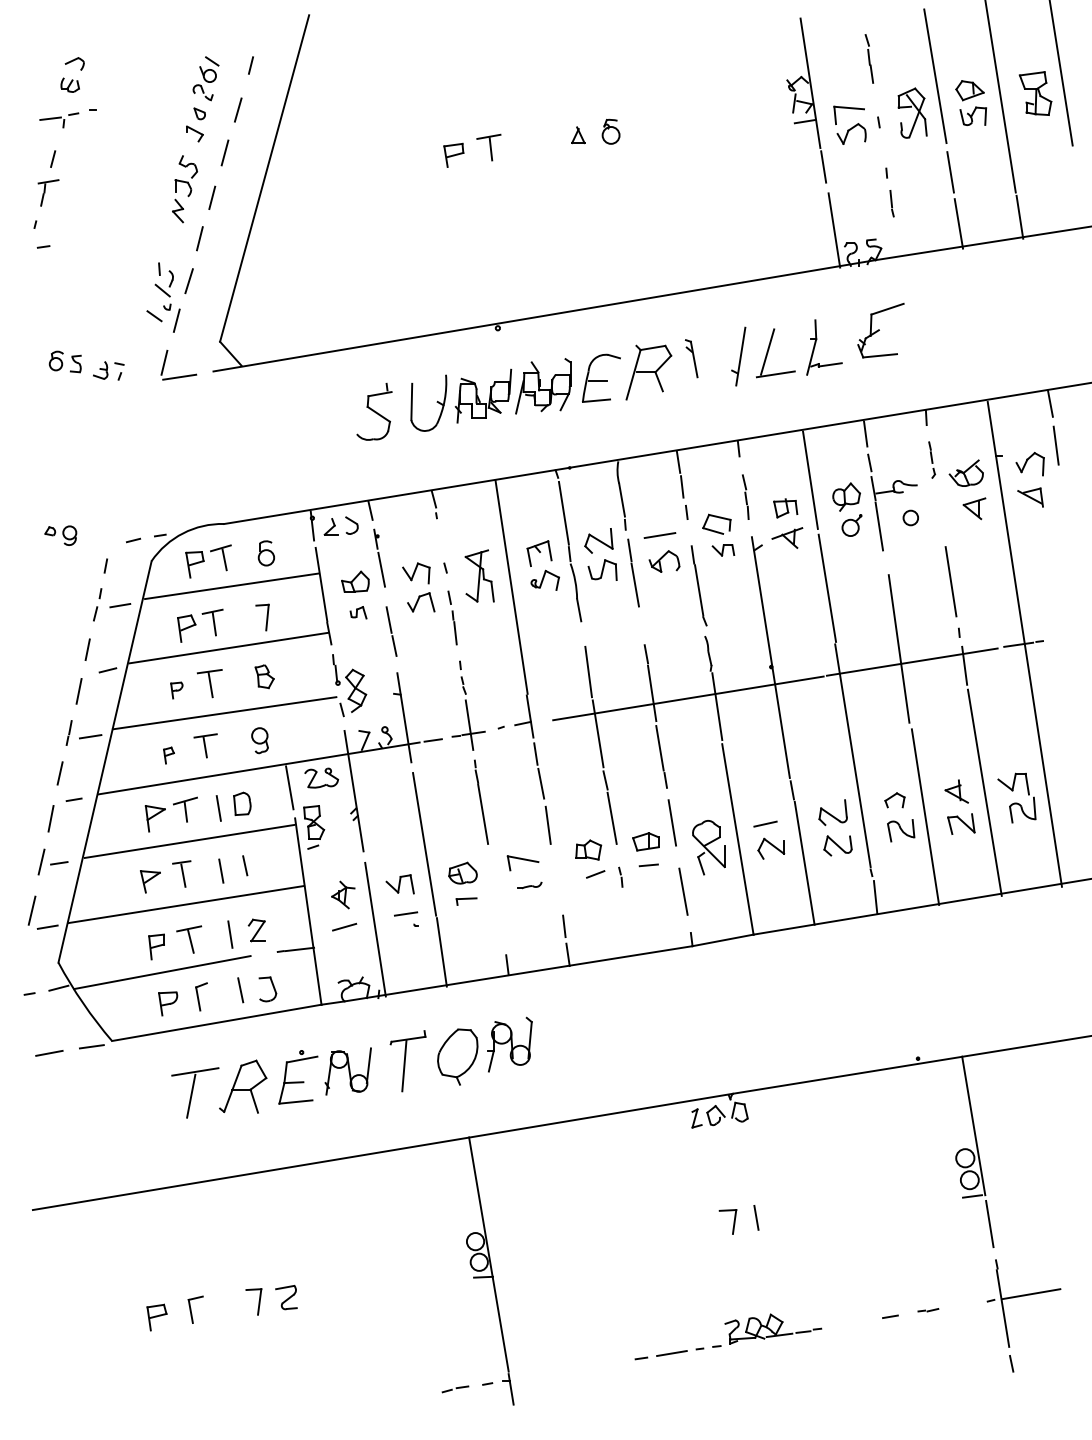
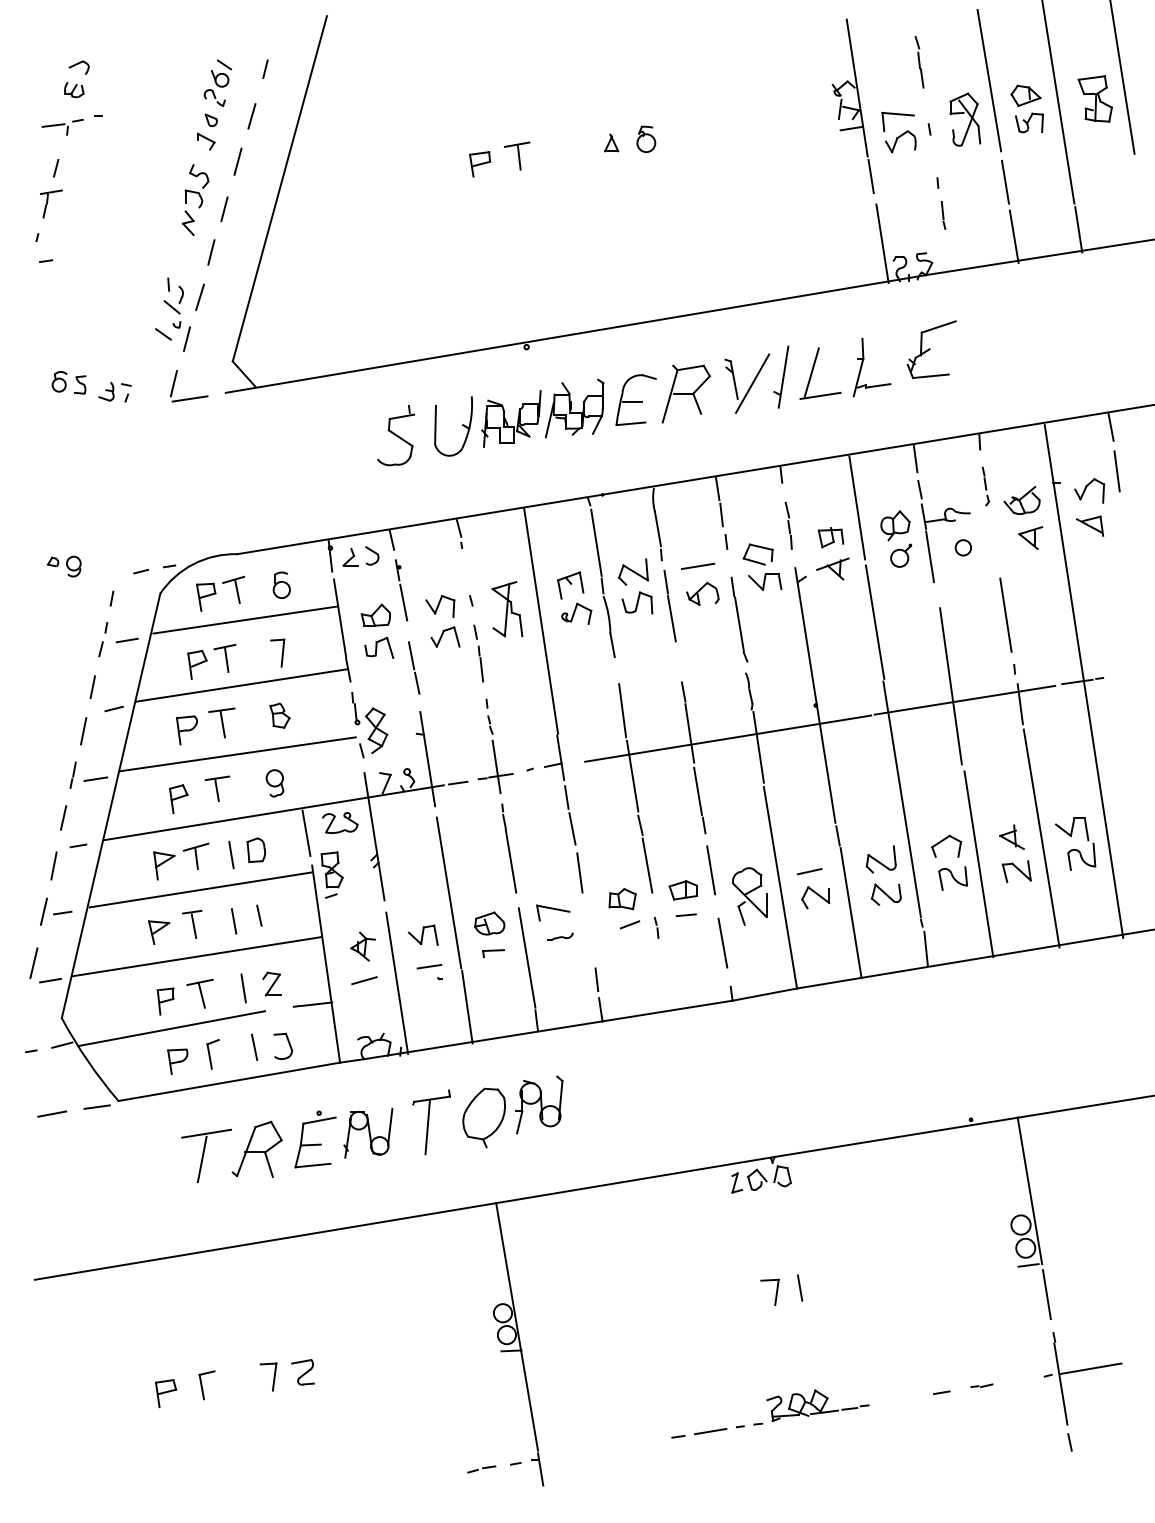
line: (711, 362) -> (752, 383), added
part: (723, 550) -> (765, 582), size x1.43
part: (358, 612) -> (379, 647), size x1.67
part: (176, 690) -> (186, 730), size x1.67
part: (168, 755) -> (178, 799), size x1.67
part: (894, 800) -> (946, 846), size x1.43
line: (498, 905) -> (527, 957), added

